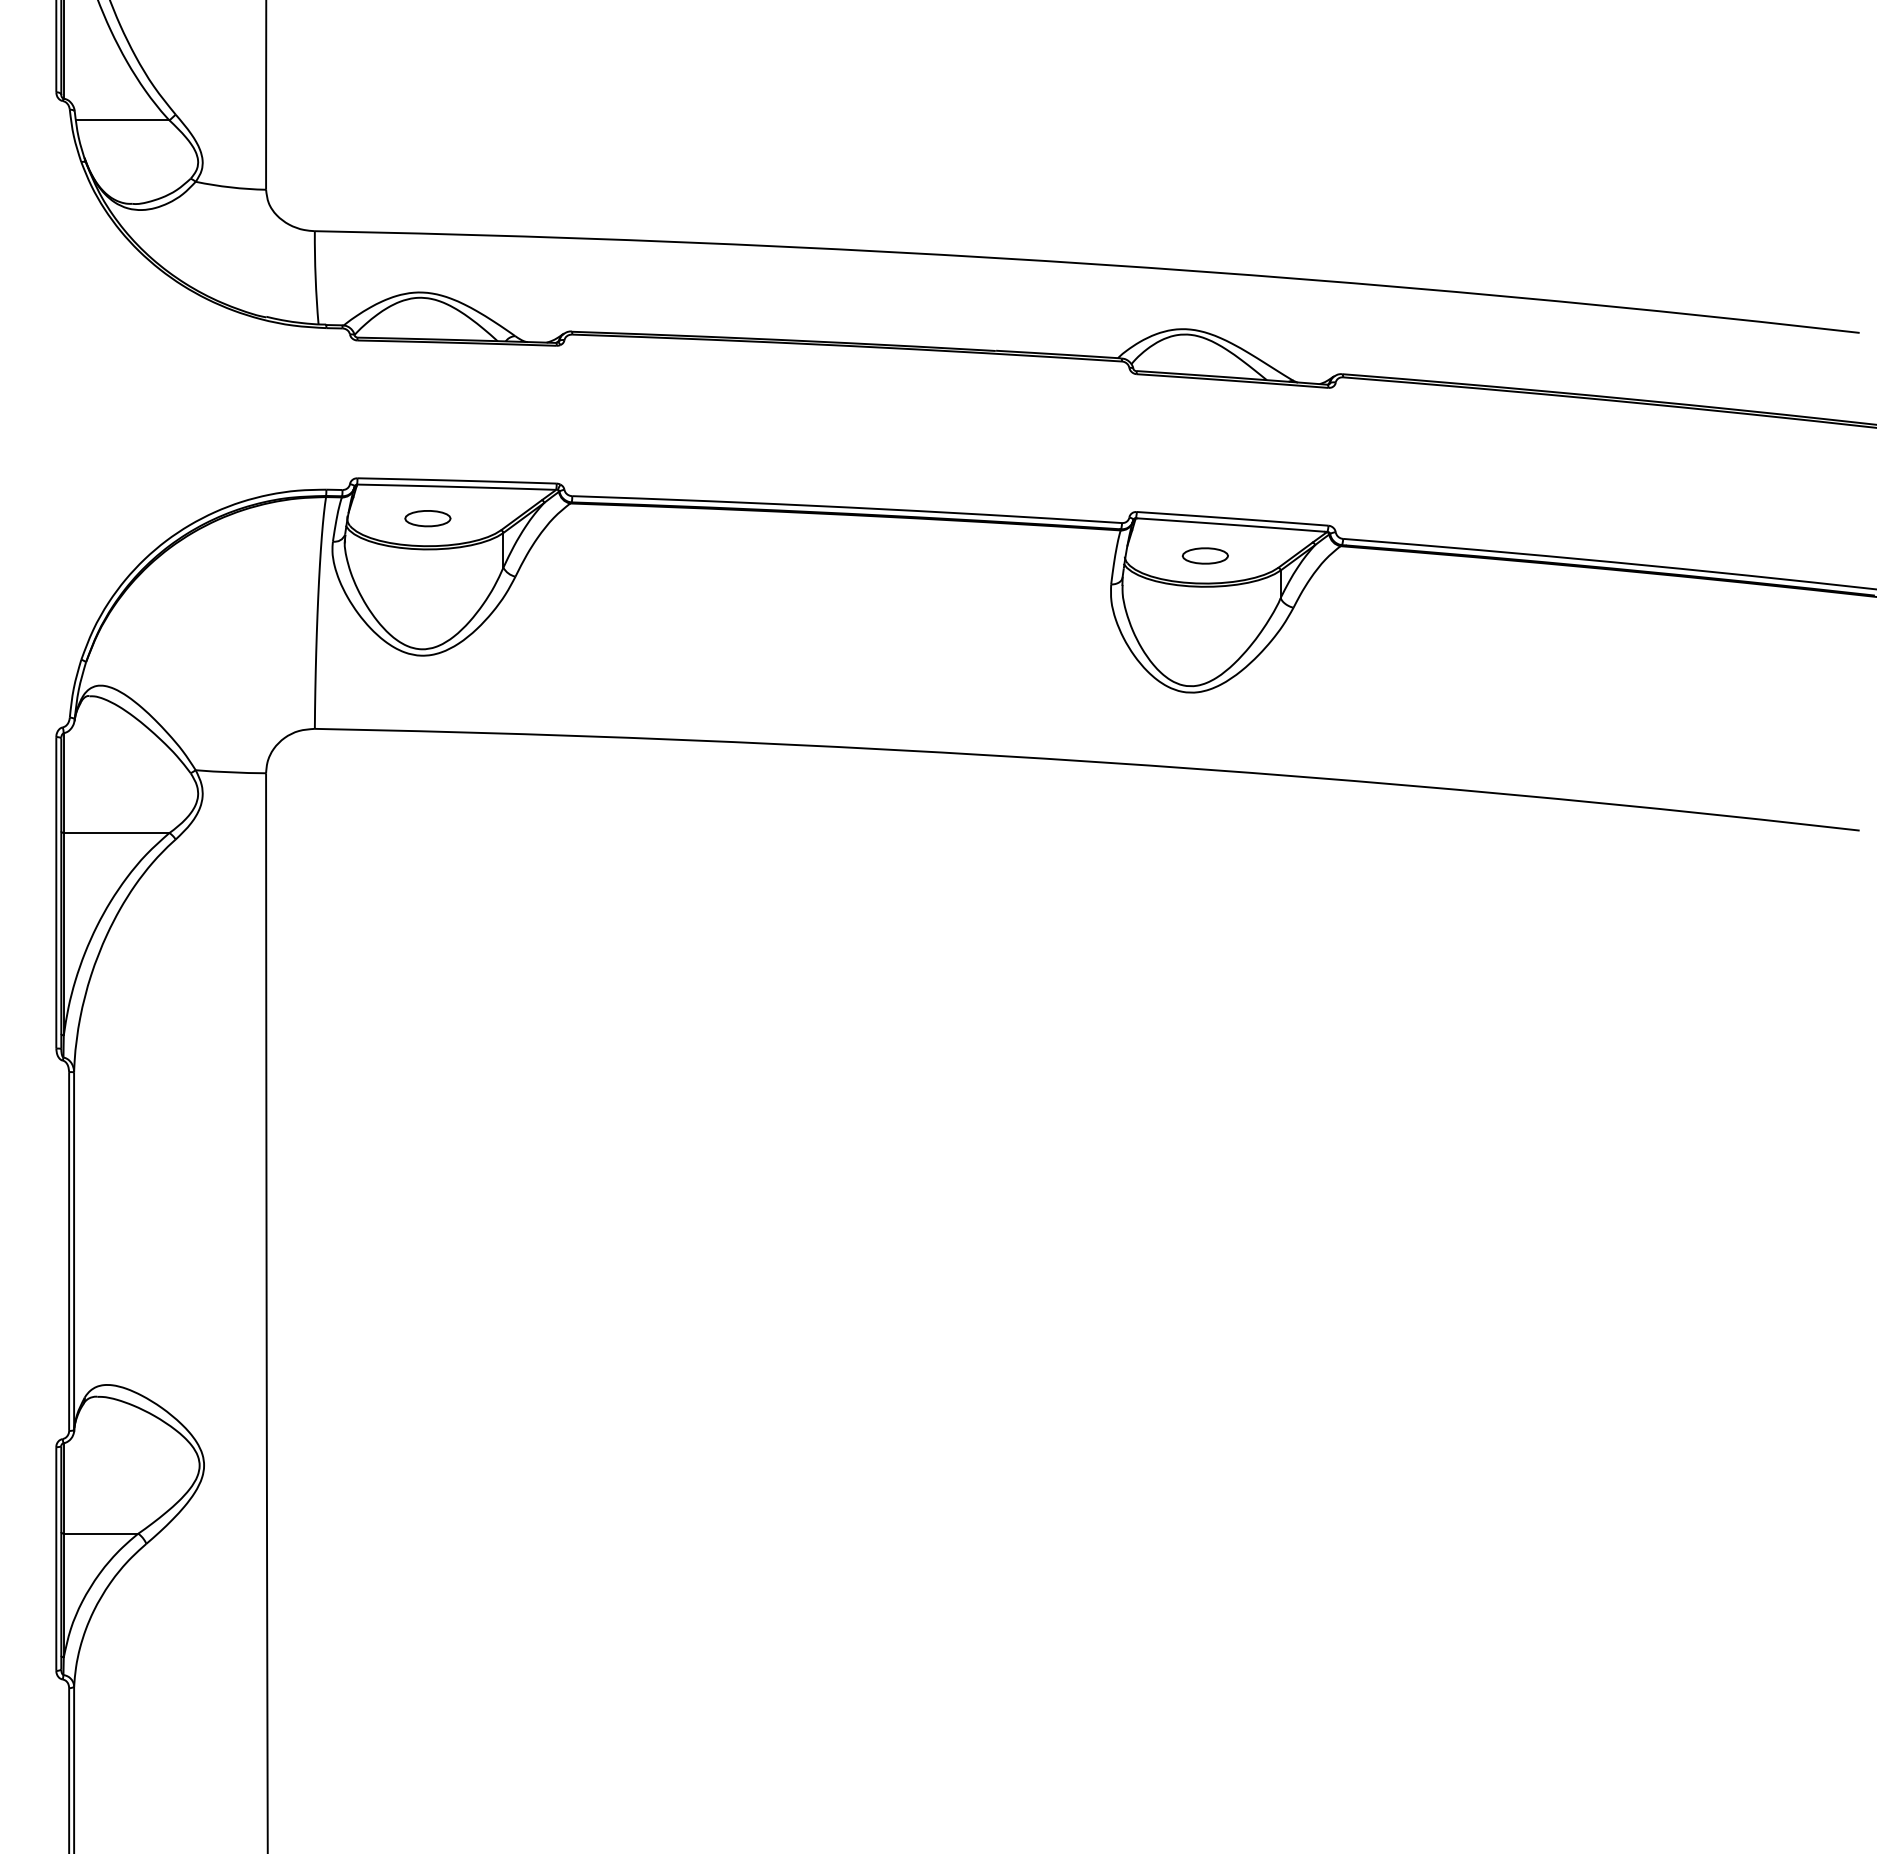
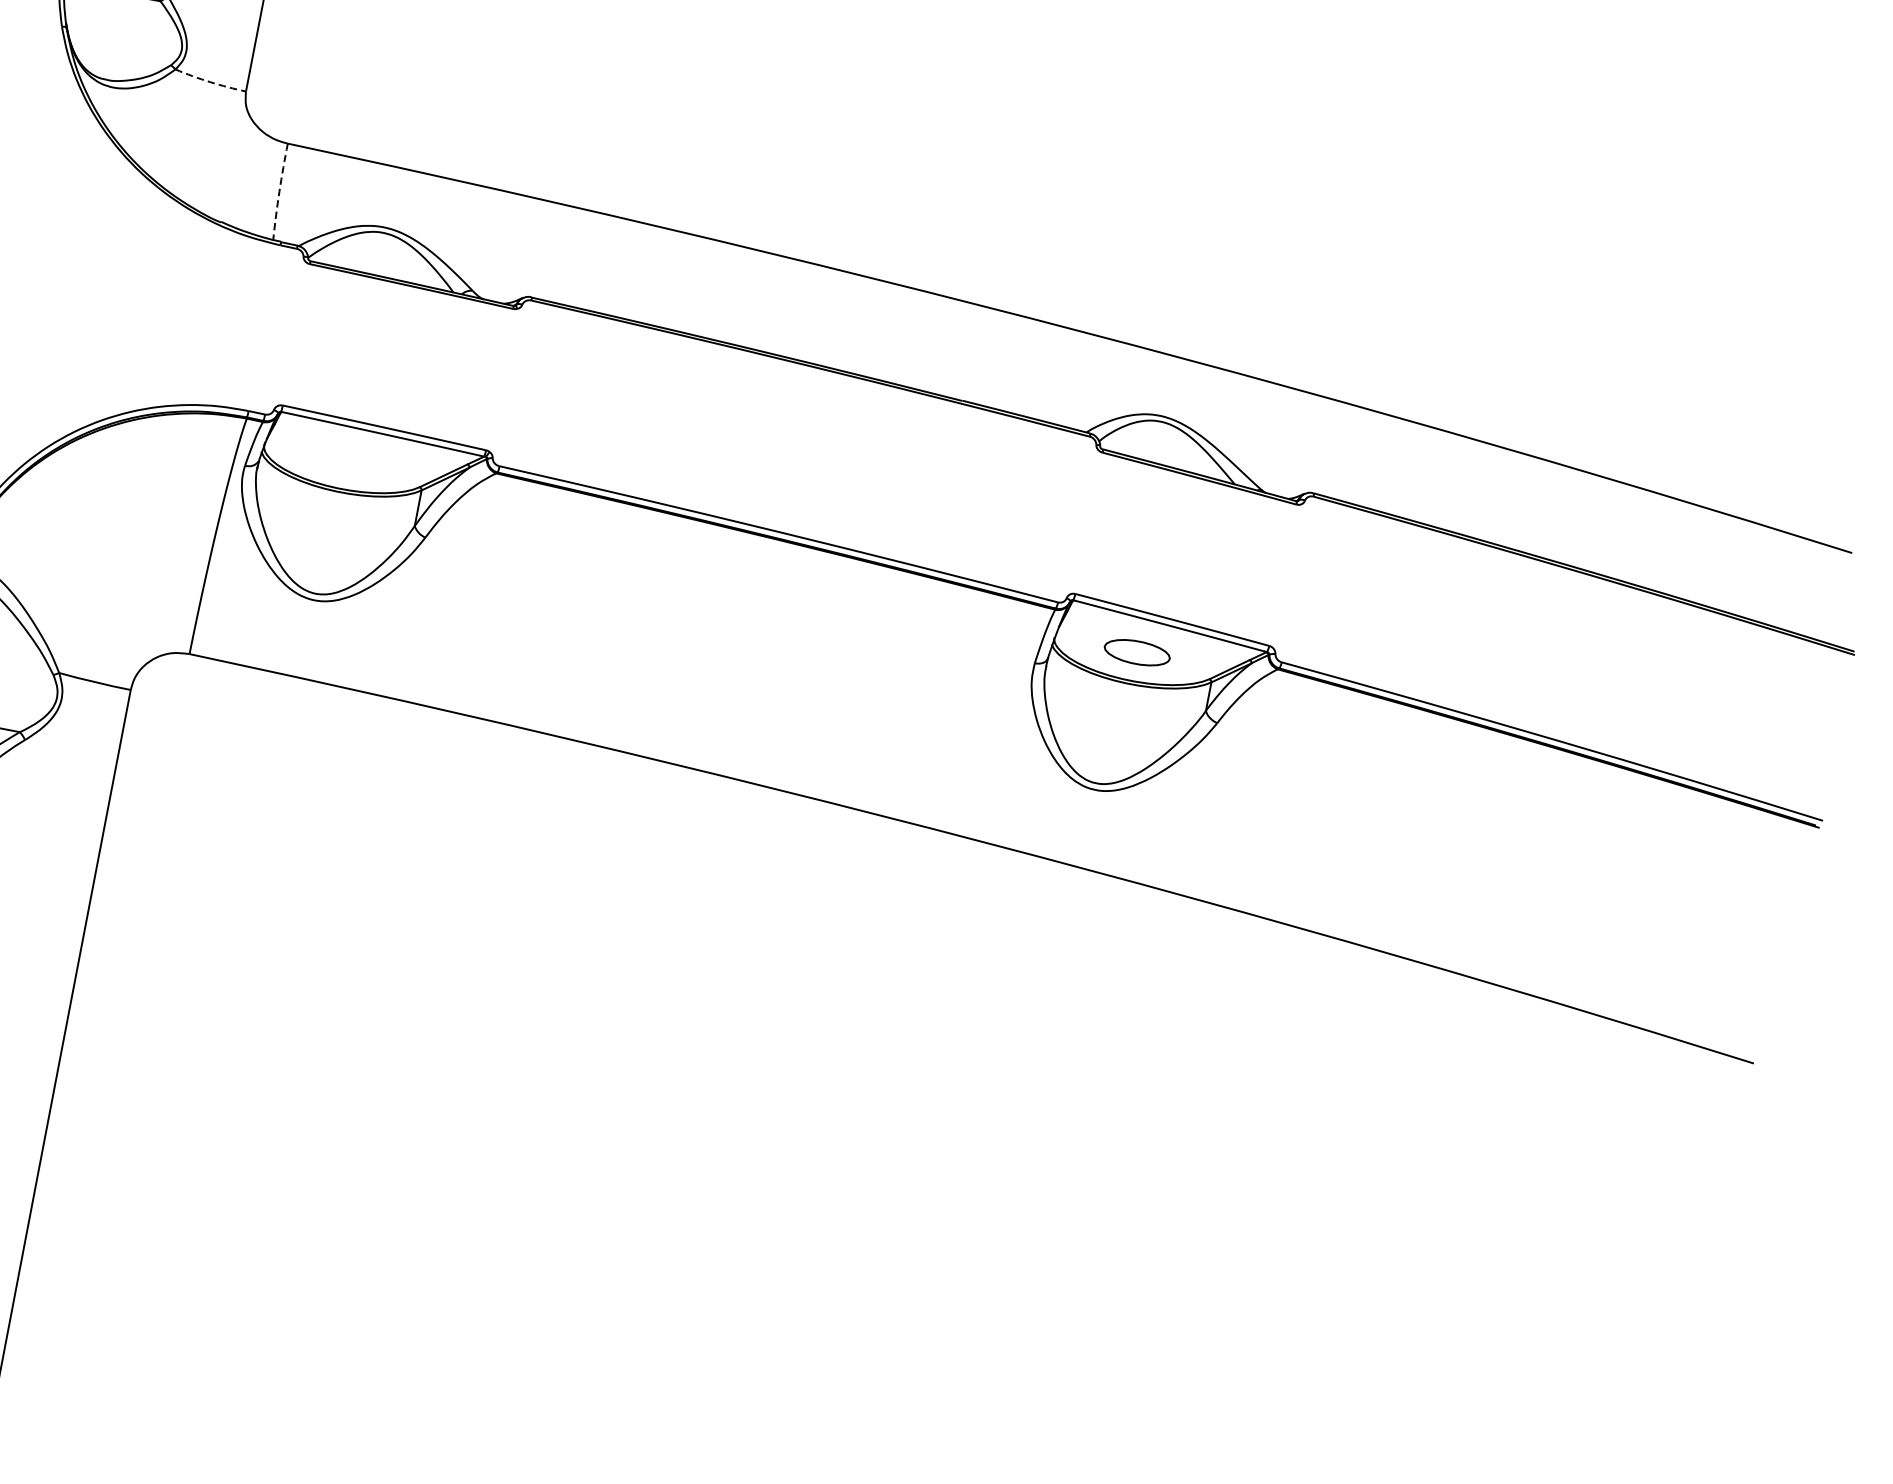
arc: (230, 187) -> (209, 82), solid -> dashed
arc: (315, 277) -> (279, 191), solid -> dashed
part: (427, 518) -> (346, 460), removed
part: (1204, 555) -> (1136, 651), size x1.4

